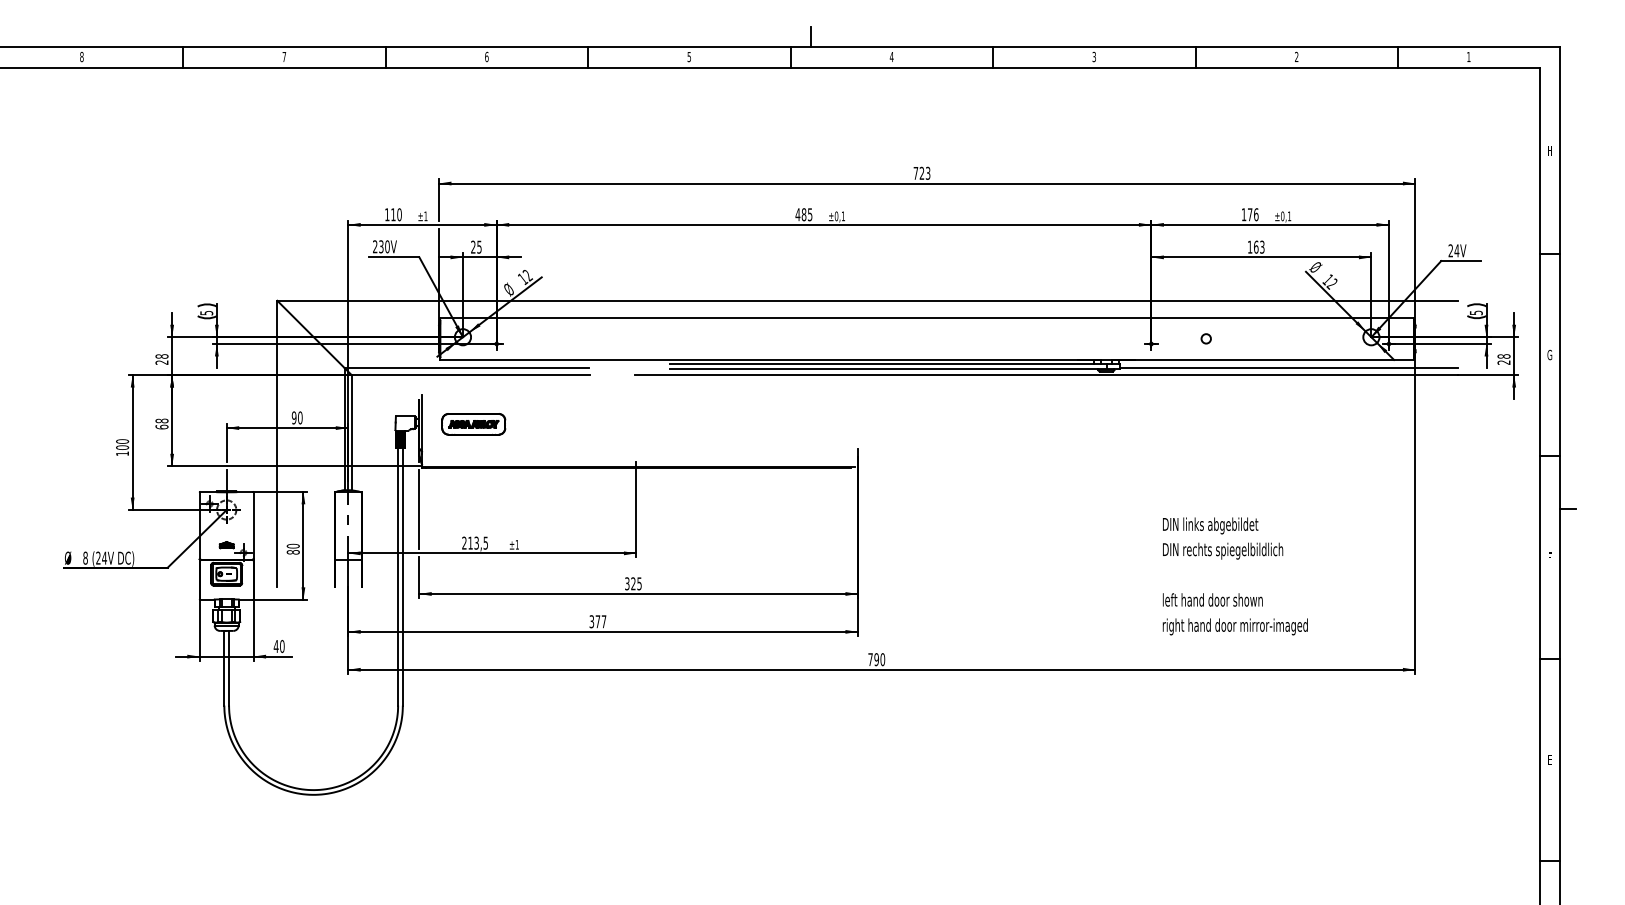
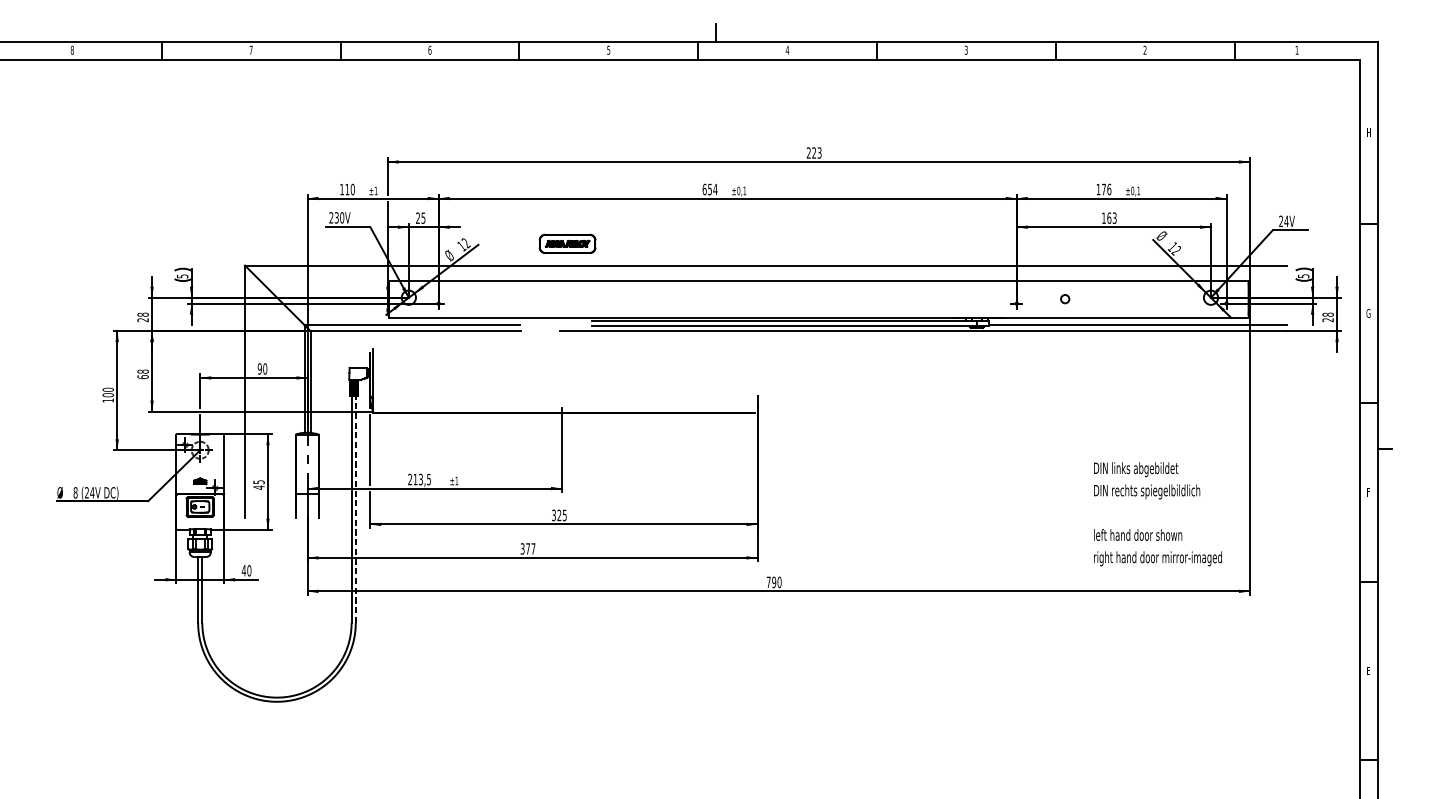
text: (915, 172) -> (808, 152), 723 -> 223
text: (803, 214) -> (709, 189), 485 -> 654
part: (473, 424) -> (567, 244), moved
text: (292, 548) -> (258, 484), 80 -> 45
line: (402, 576) -> (355, 508), solid -> dashed
text: (1234, 576) -> (1157, 514), moved

